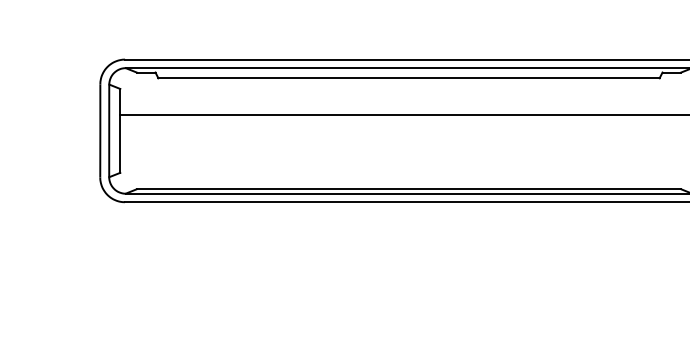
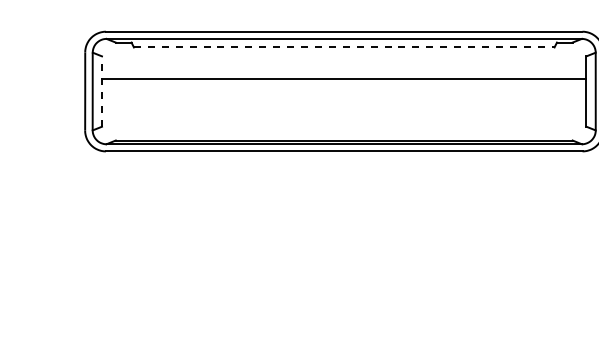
line: (409, 78) -> (344, 47), solid -> dashed
line: (119, 130) -> (101, 91), solid -> dashed

